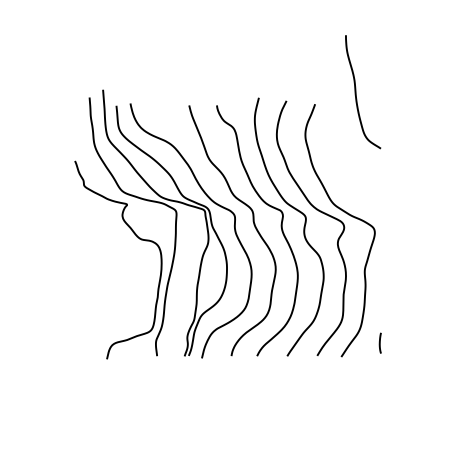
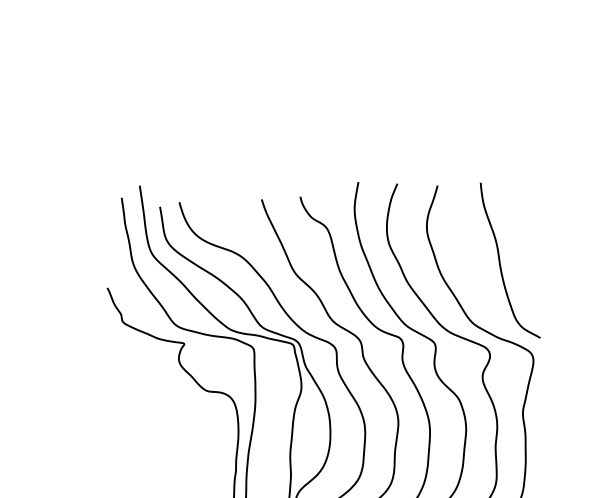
curve: (356, 92) -> (500, 261), moved

